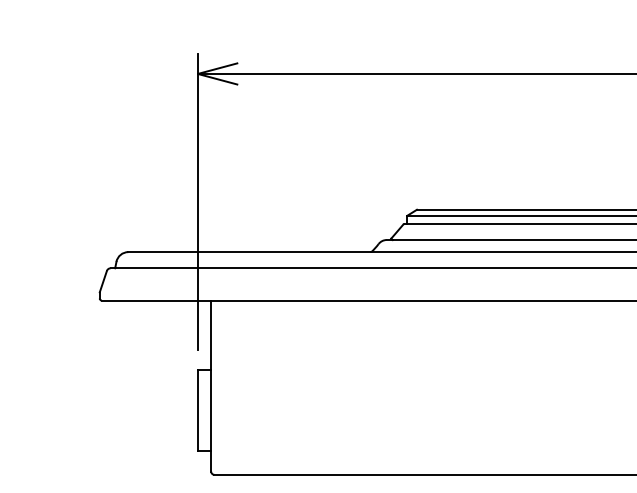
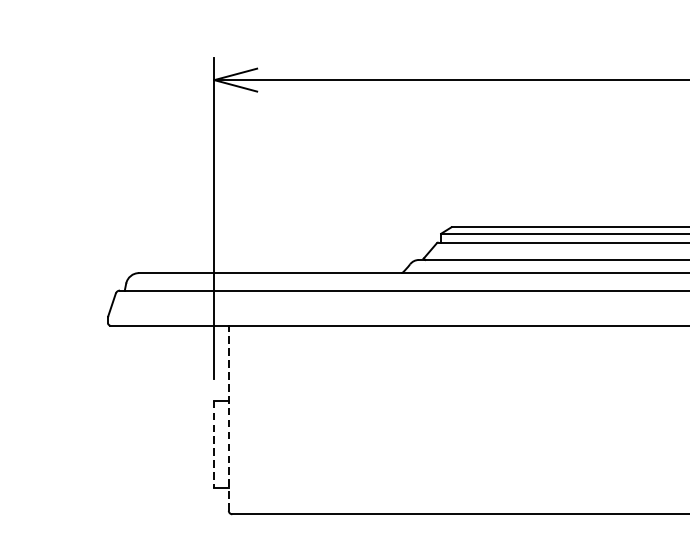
line: (211, 386) -> (229, 418), solid -> dashed
line: (197, 410) -> (213, 444), solid -> dashed

